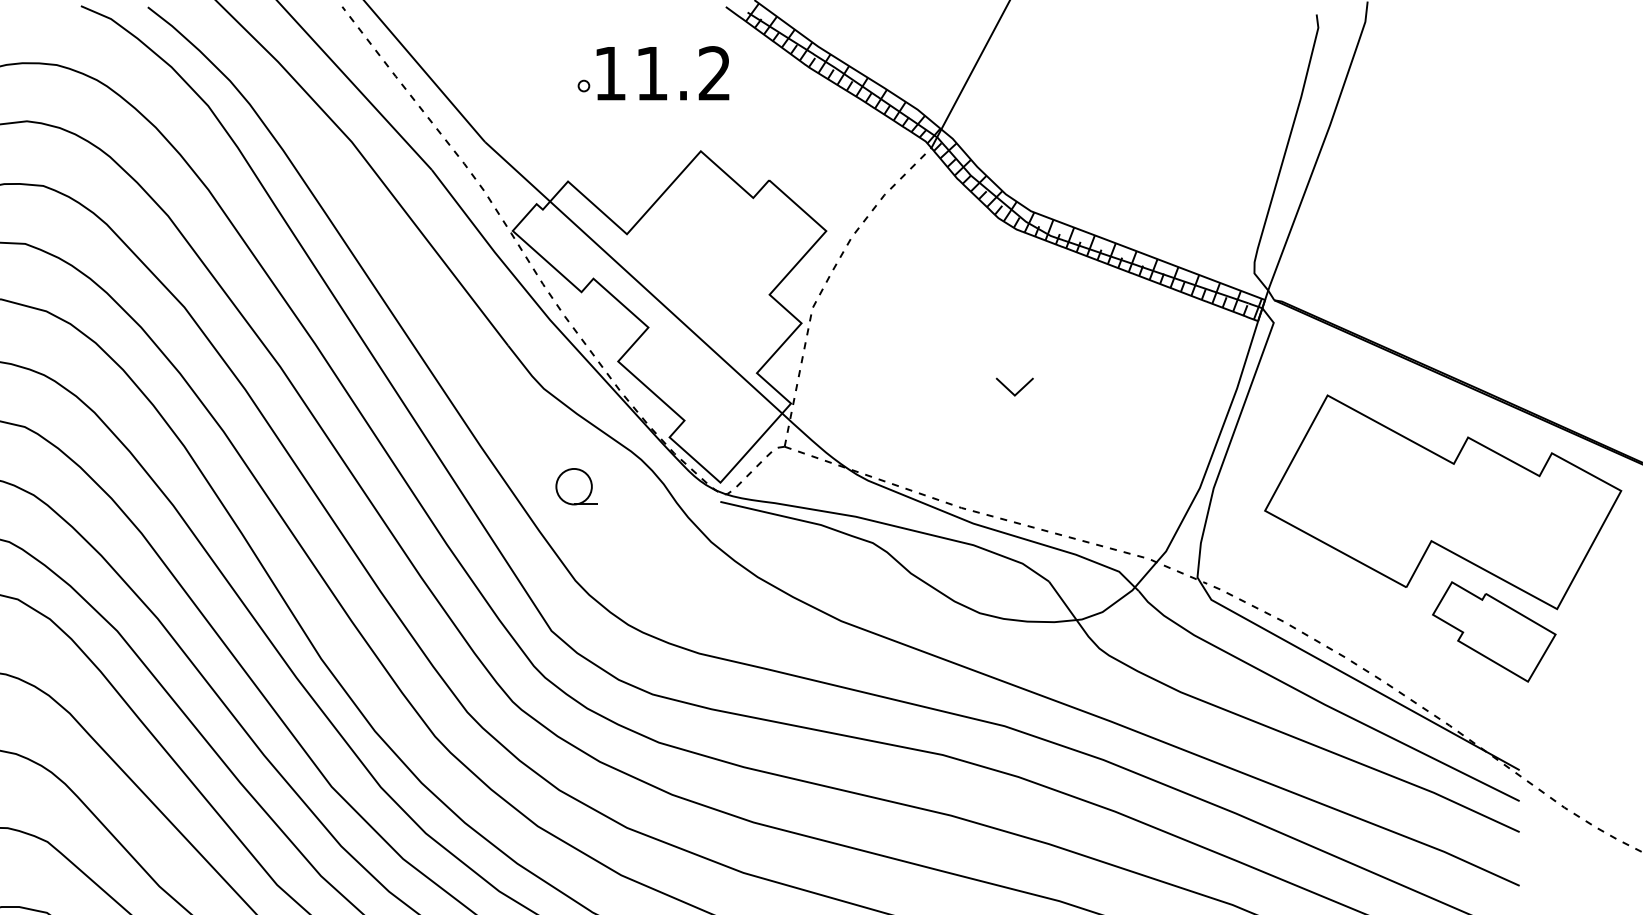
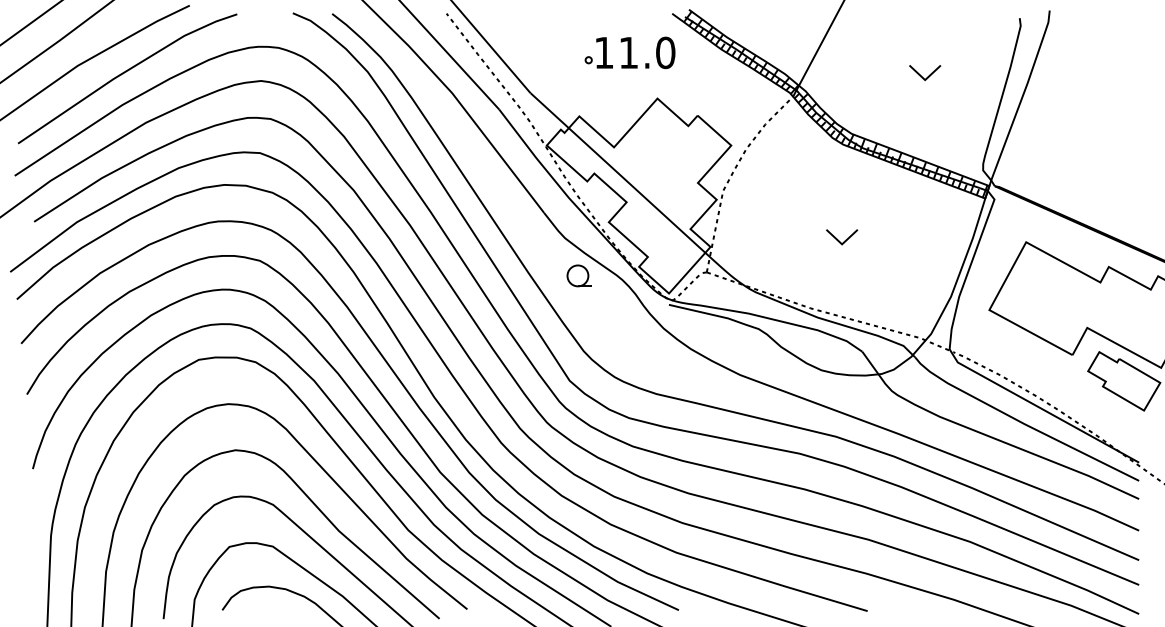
text: (714, 72) -> (665, 52), 11.2 -> 11.0
part: (1156, 108) -> (925, 73), added
part: (1015, 387) -> (842, 237), size x1.43
part: (575, 486) -> (578, 275), moved

